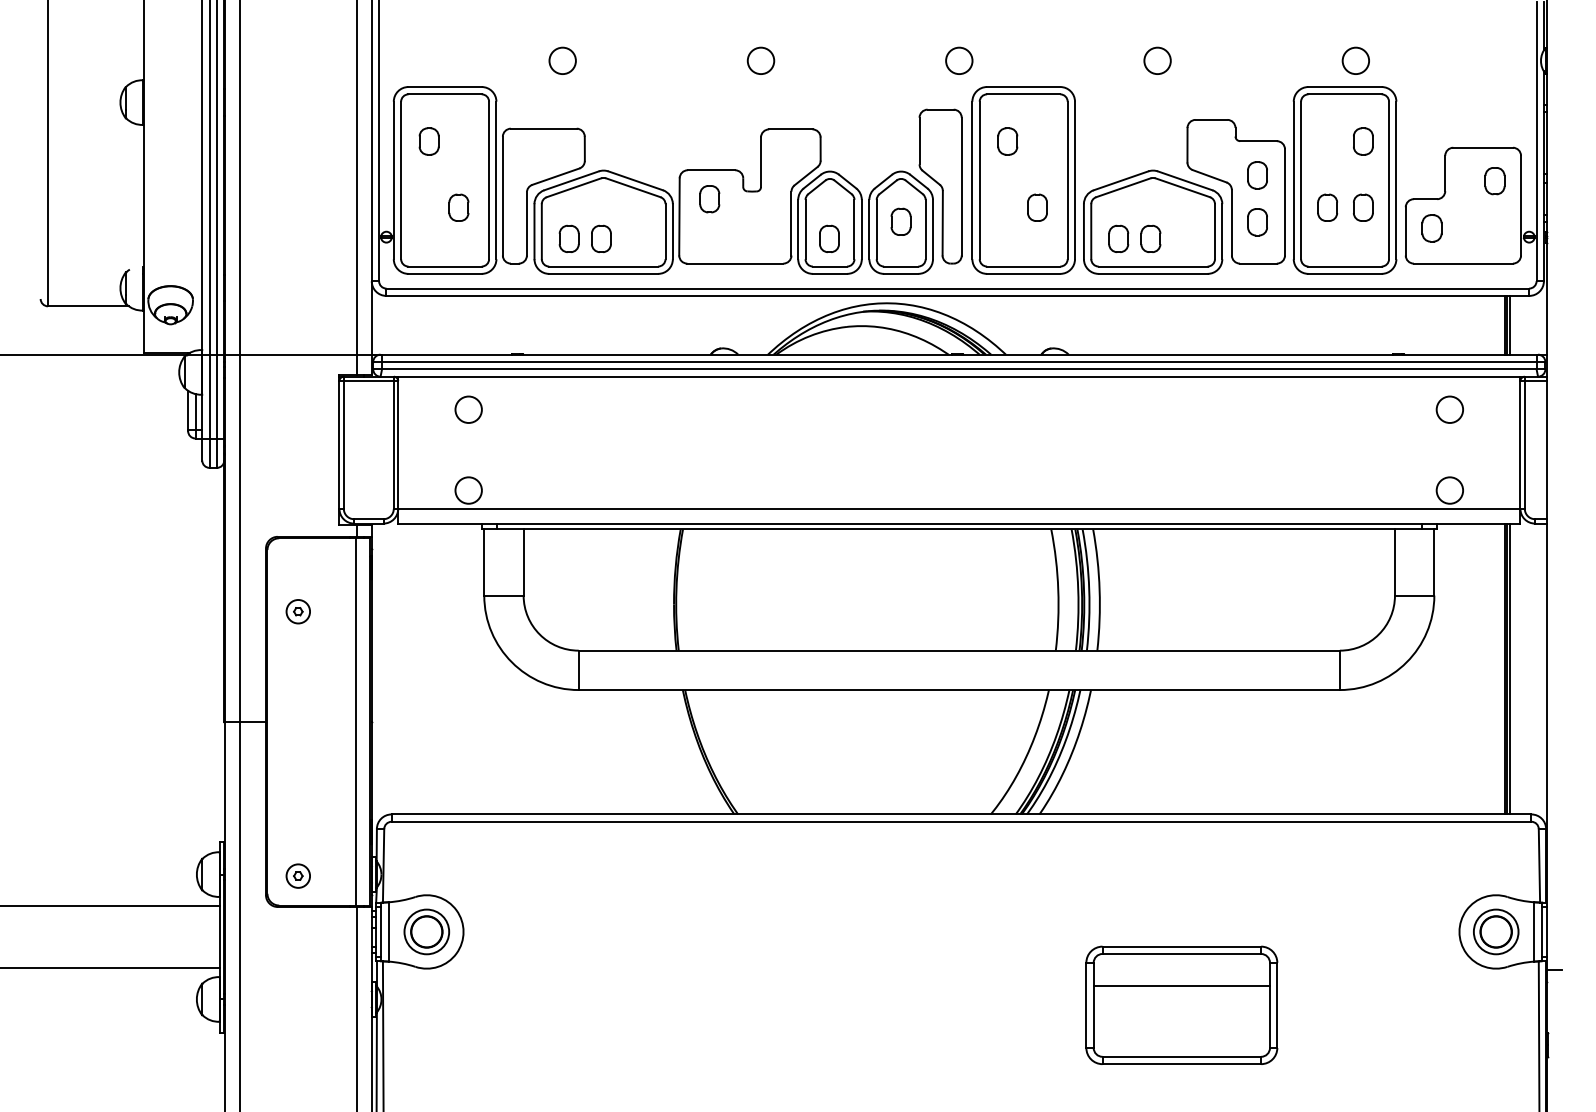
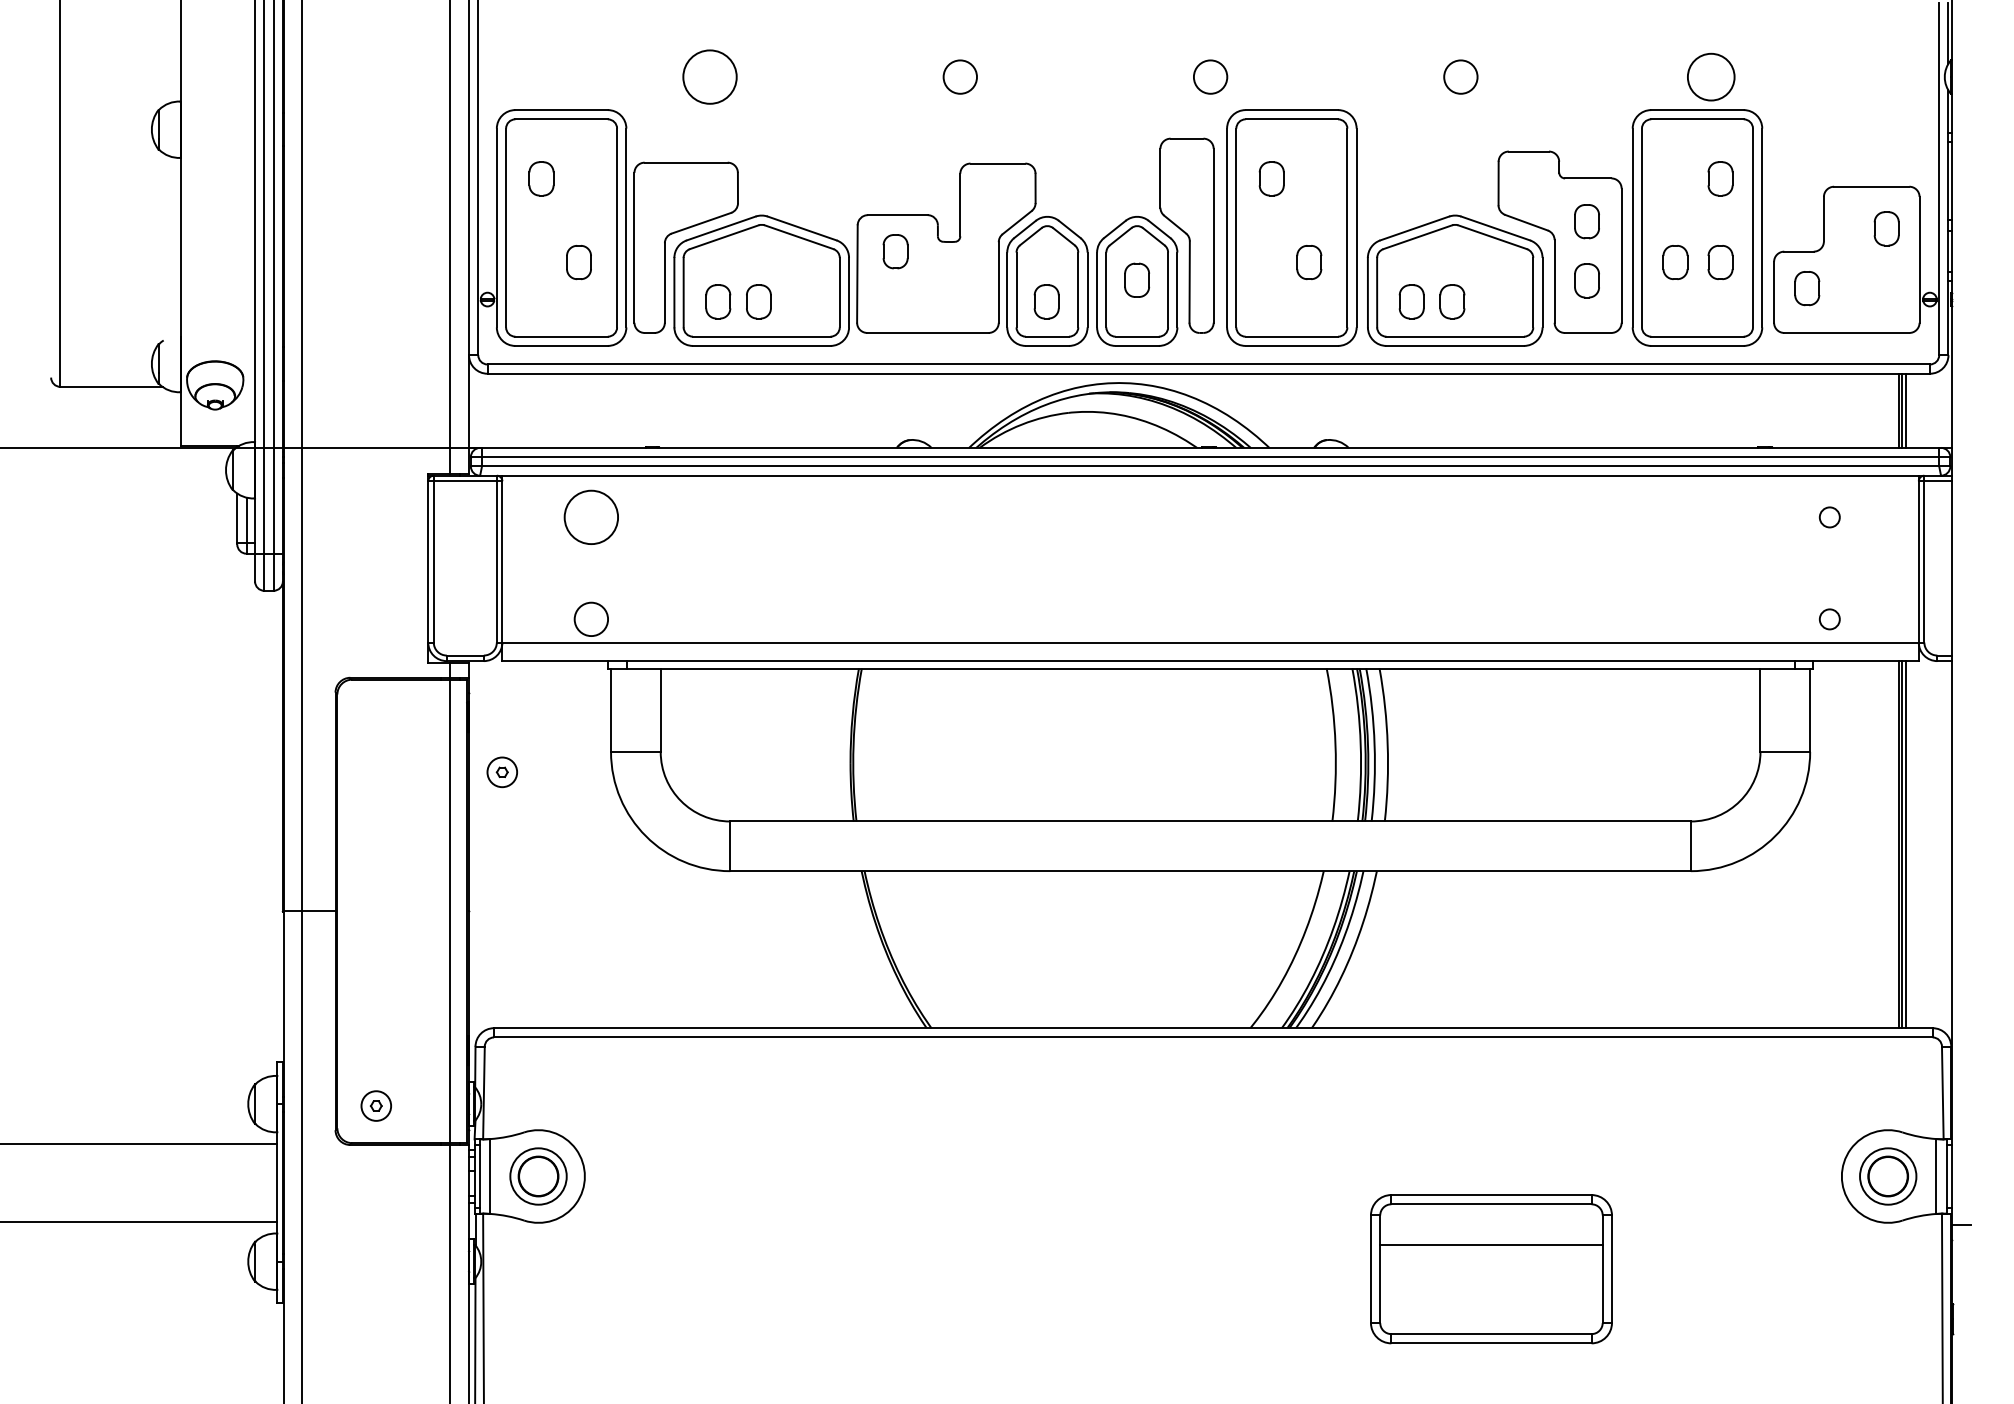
circle: (562, 60) -> (709, 76), size x1.6
circle: (1355, 60) -> (1710, 76), size x1.4
circle: (468, 409) -> (591, 517), size x1.6
circle: (1449, 409) -> (1829, 517), size x0.6
circle: (1449, 490) -> (1829, 619), size x0.6
part: (297, 611) -> (501, 772), moved

